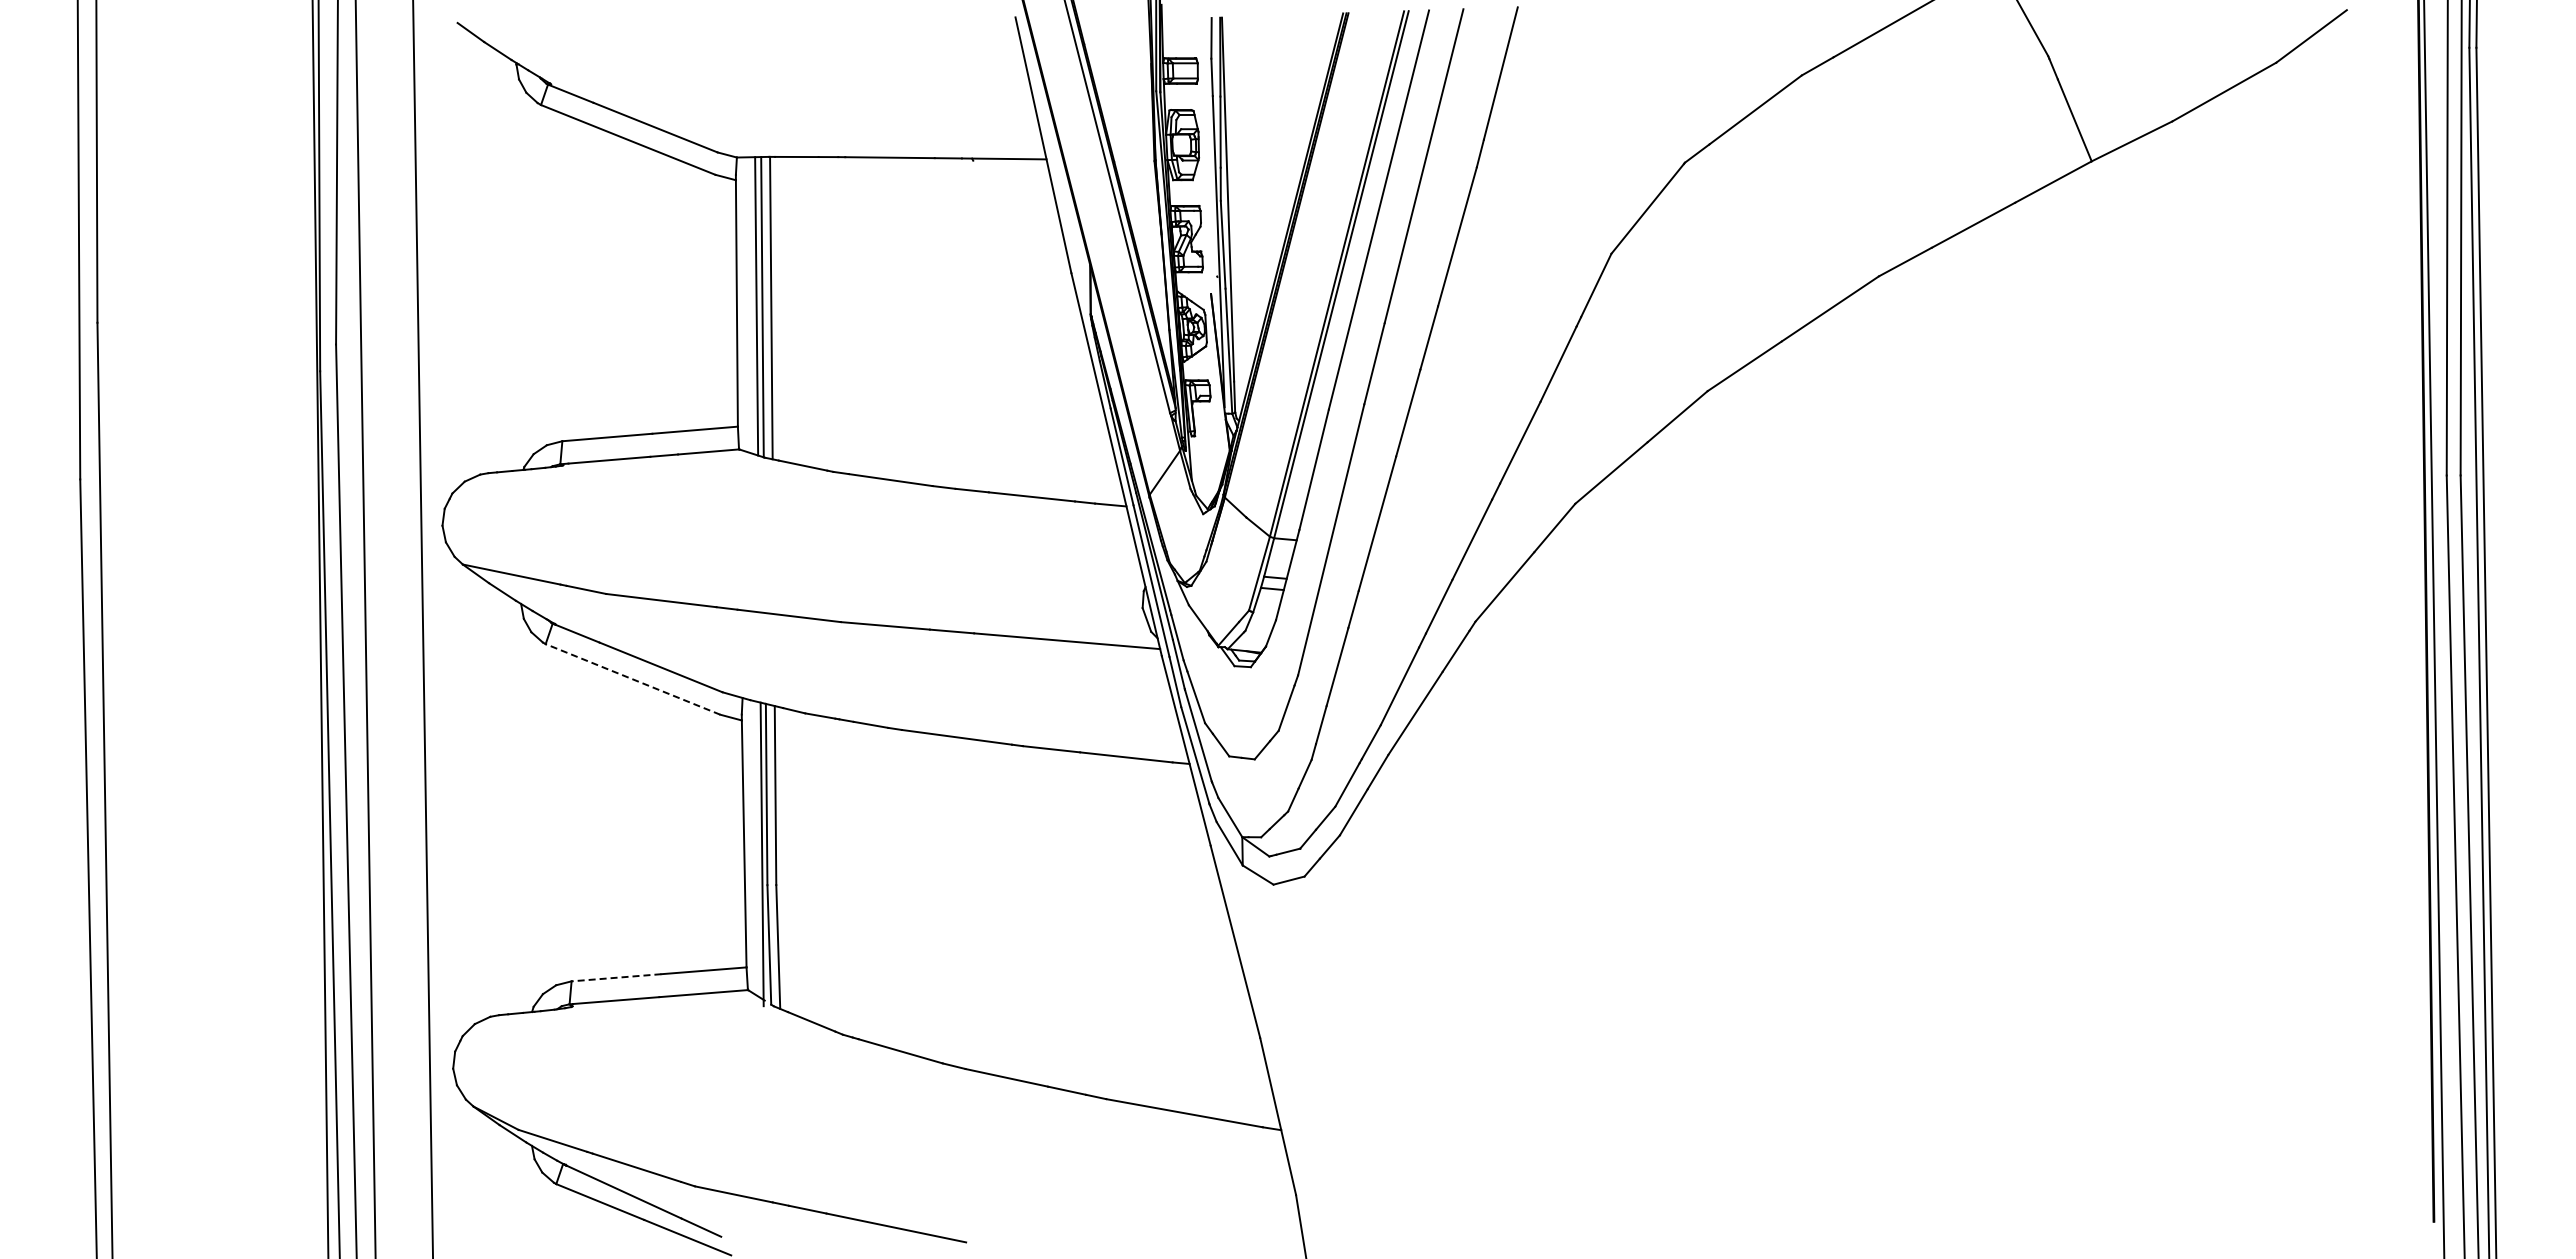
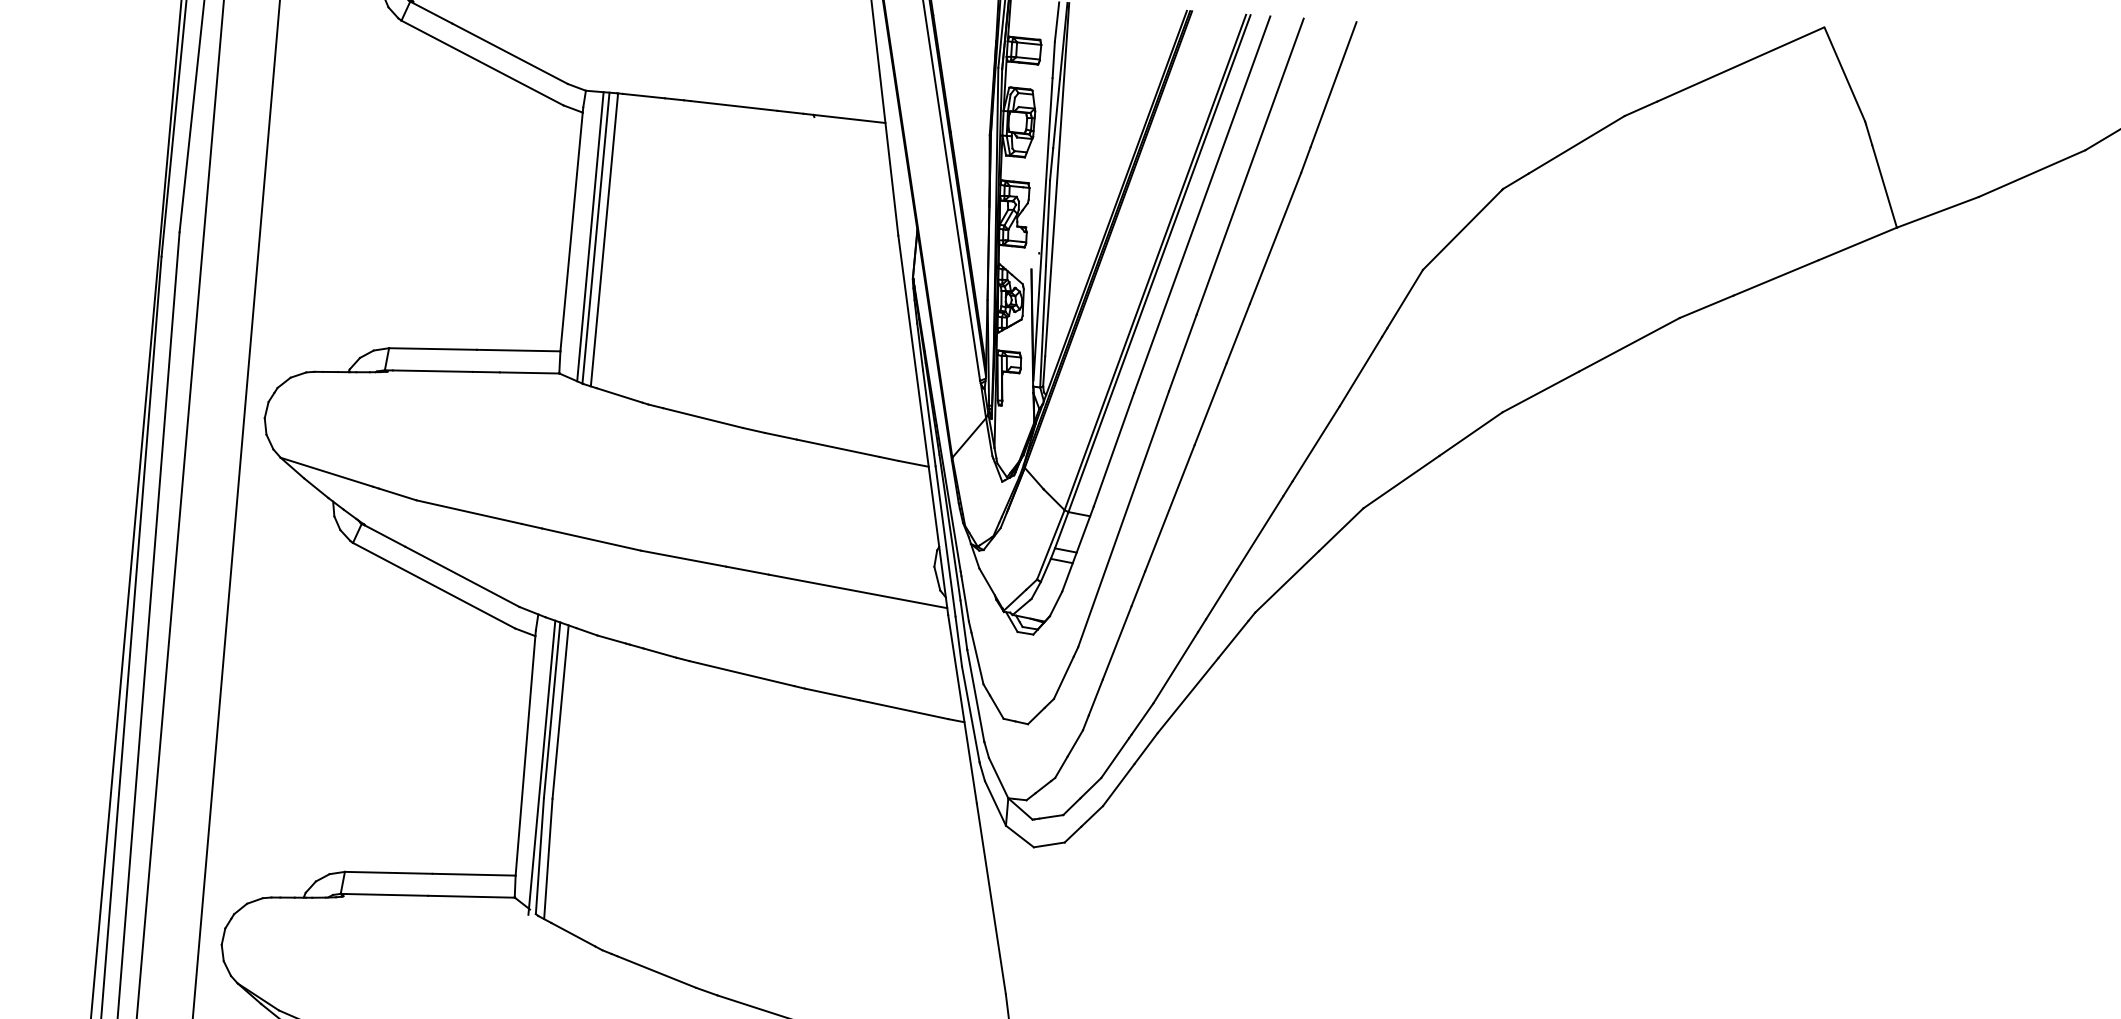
line: (632, 679) -> (433, 585), dashed -> solid
line: (616, 977) -> (388, 872), dashed -> solid

